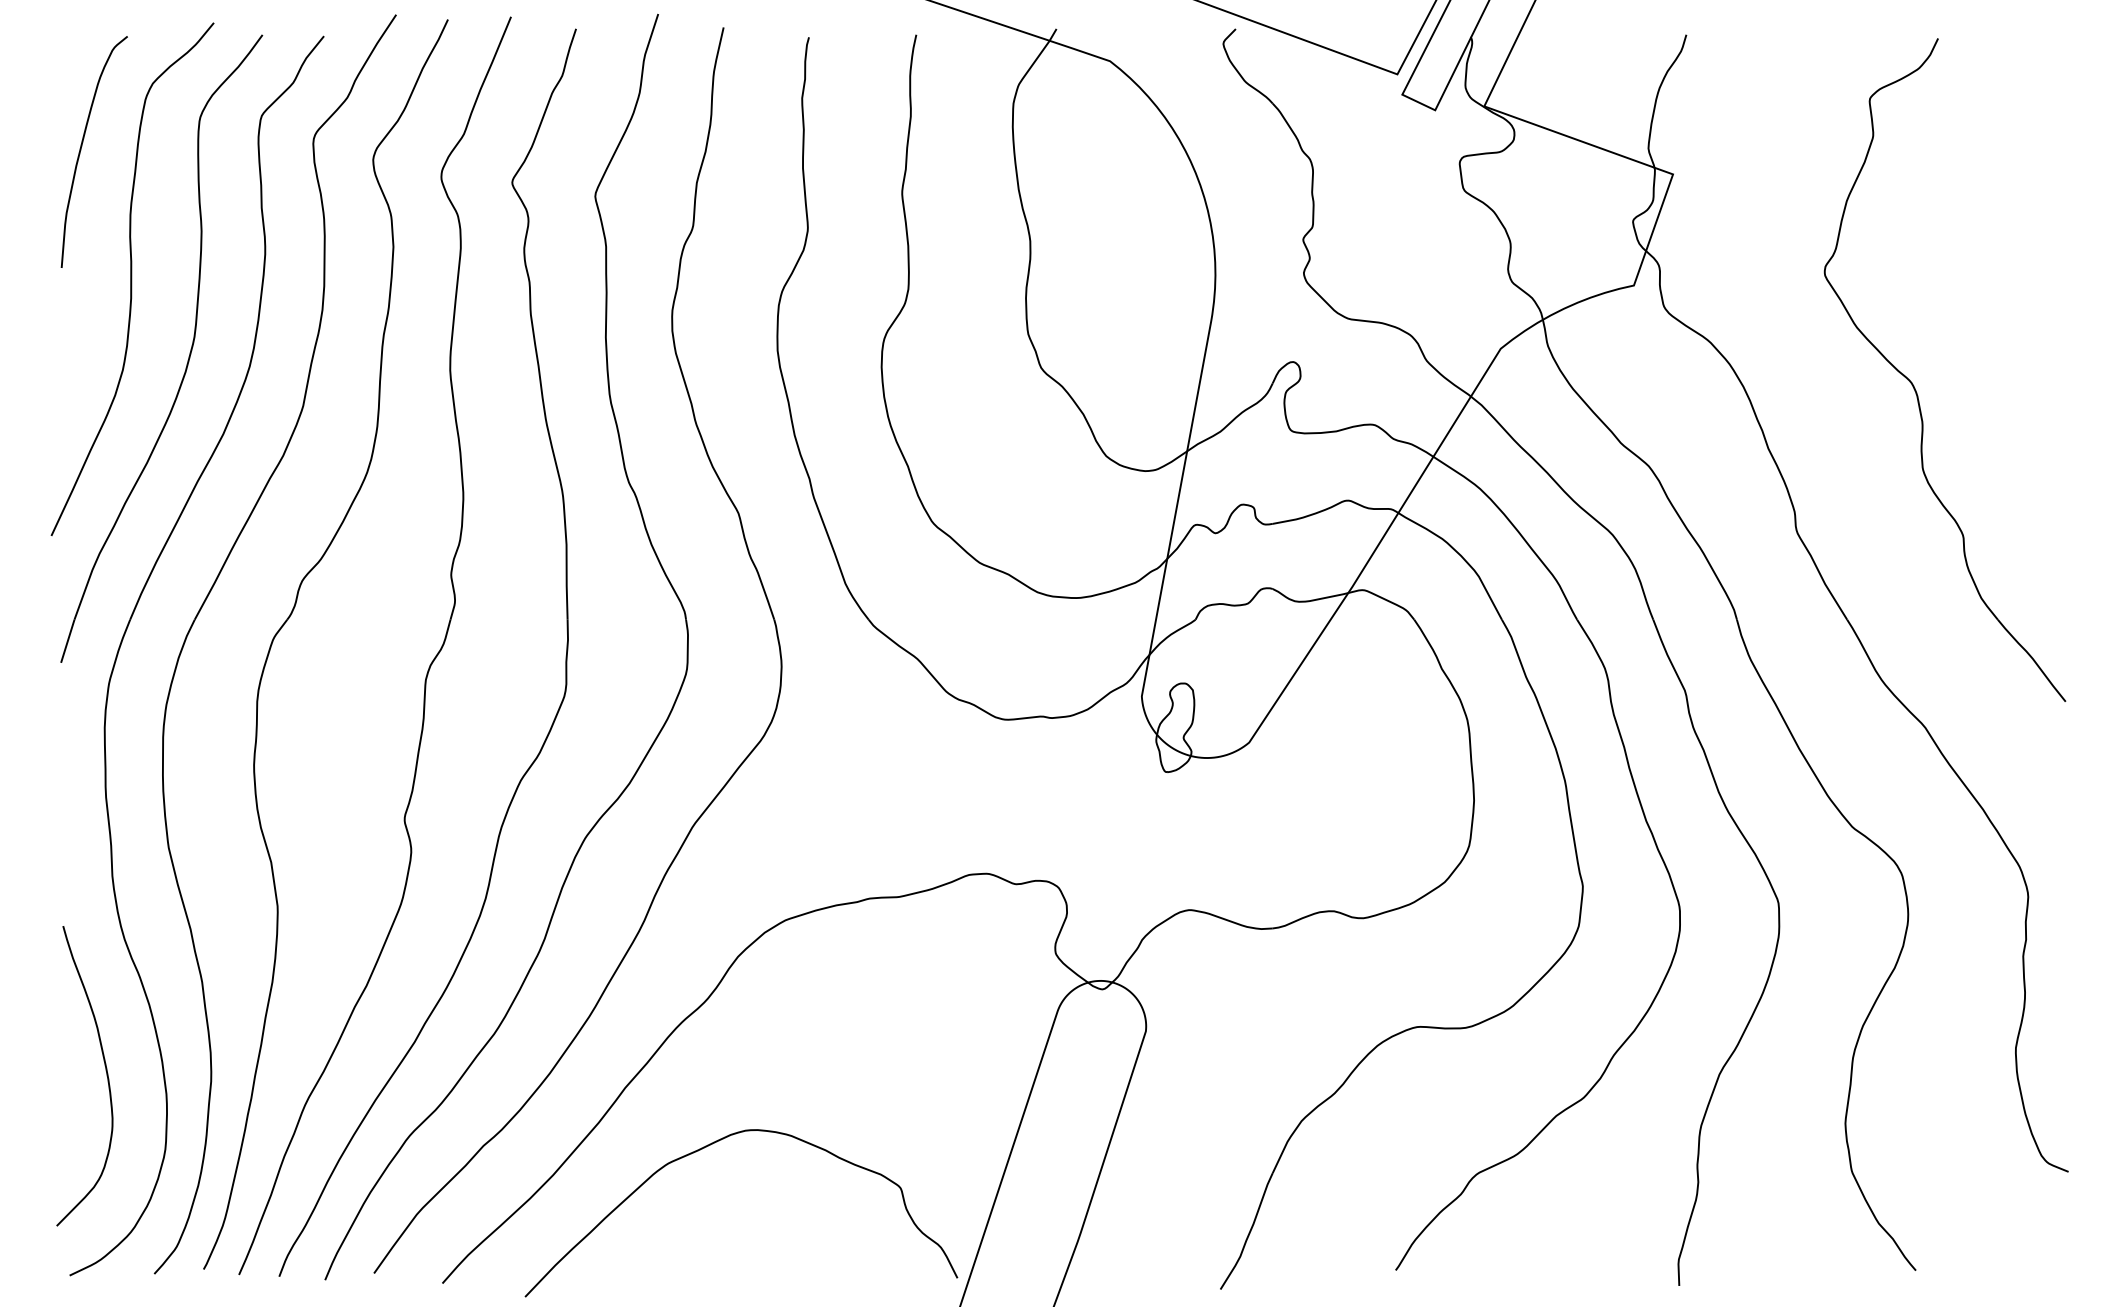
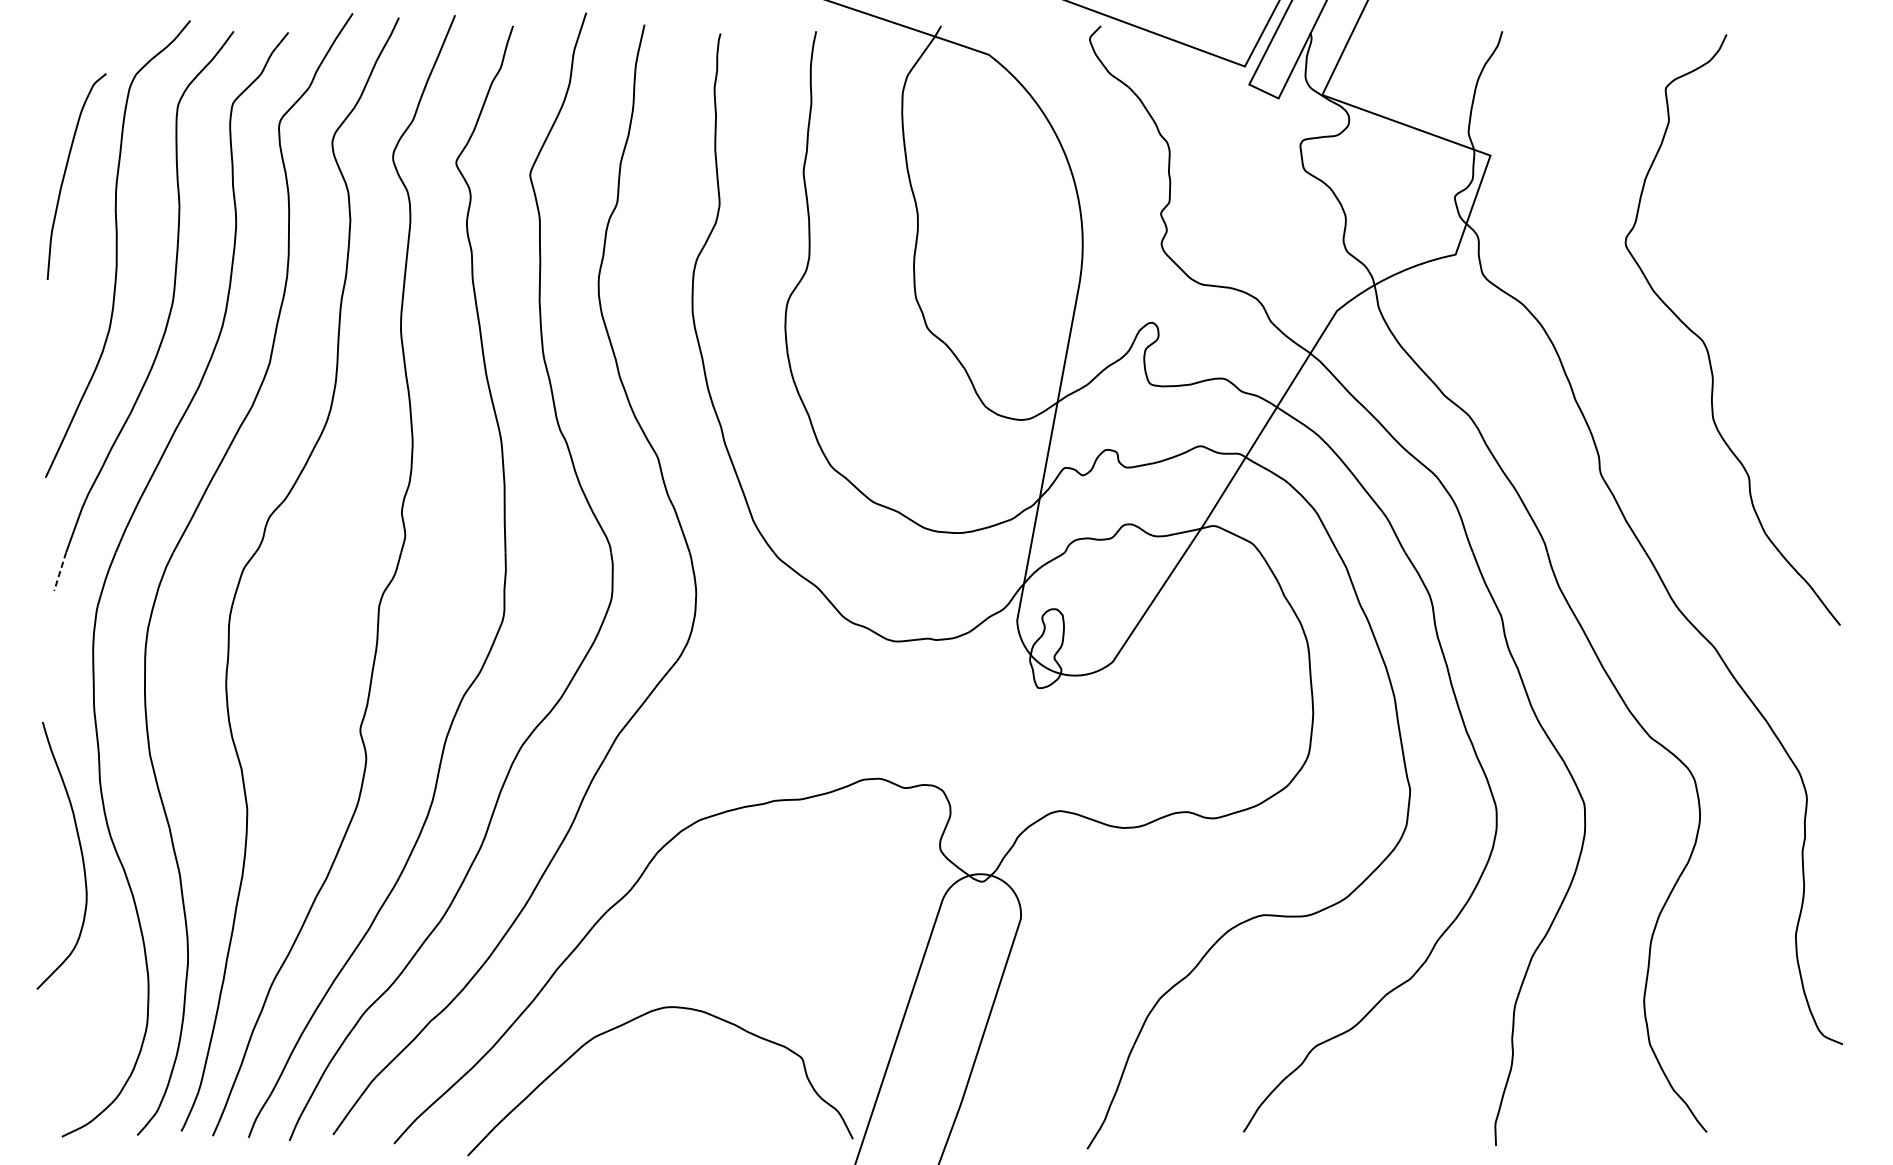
curve: (81, 150) -> (65, 175), moved
line: (67, 641) -> (59, 571), solid -> dashed
curve: (105, 1070) -> (80, 850), moved

